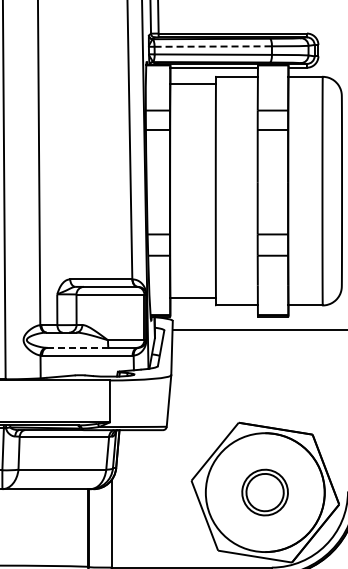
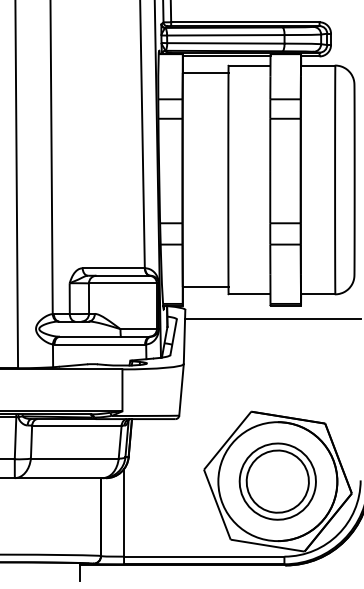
line: (212, 46) -> (225, 35), dashed -> solid
line: (78, 347) -> (90, 336), dashed -> solid
part: (264, 492) -> (277, 481), size x1.67

